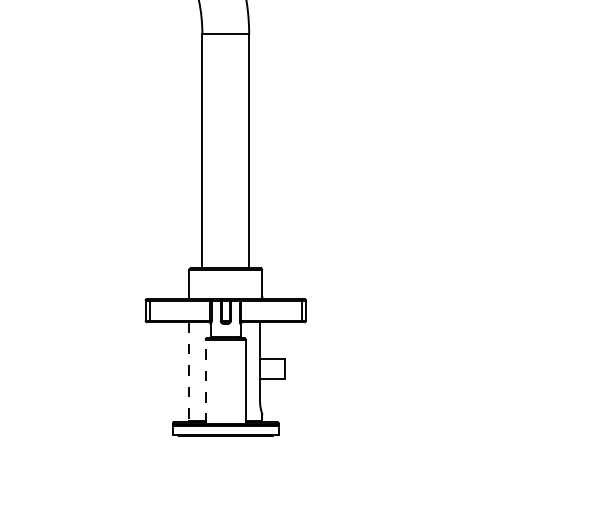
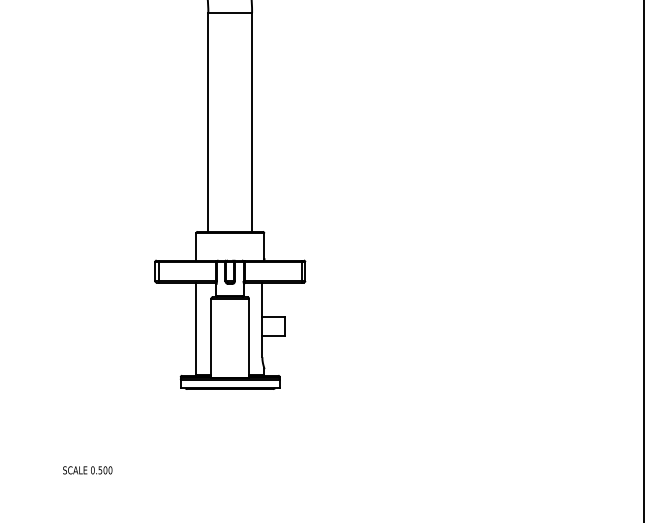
line: (189, 372) -> (196, 329), dashed -> solid
line: (205, 382) -> (211, 338), dashed -> solid

